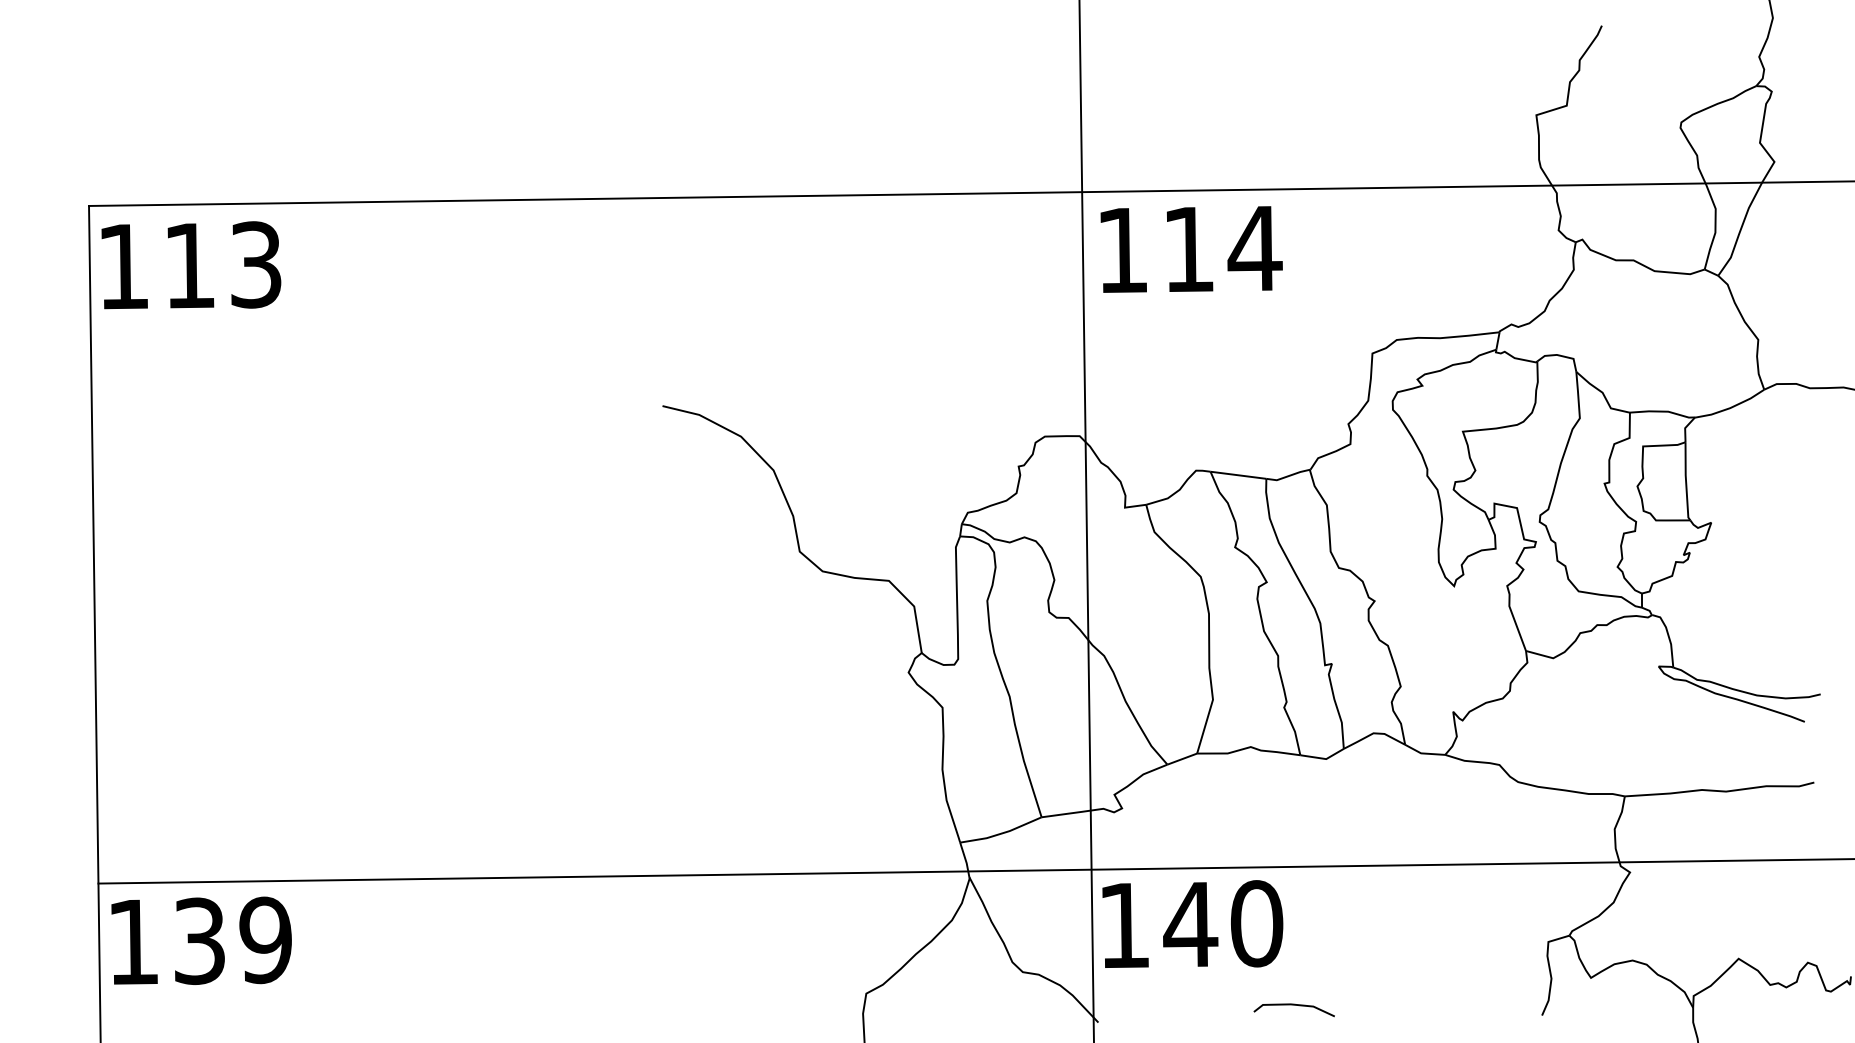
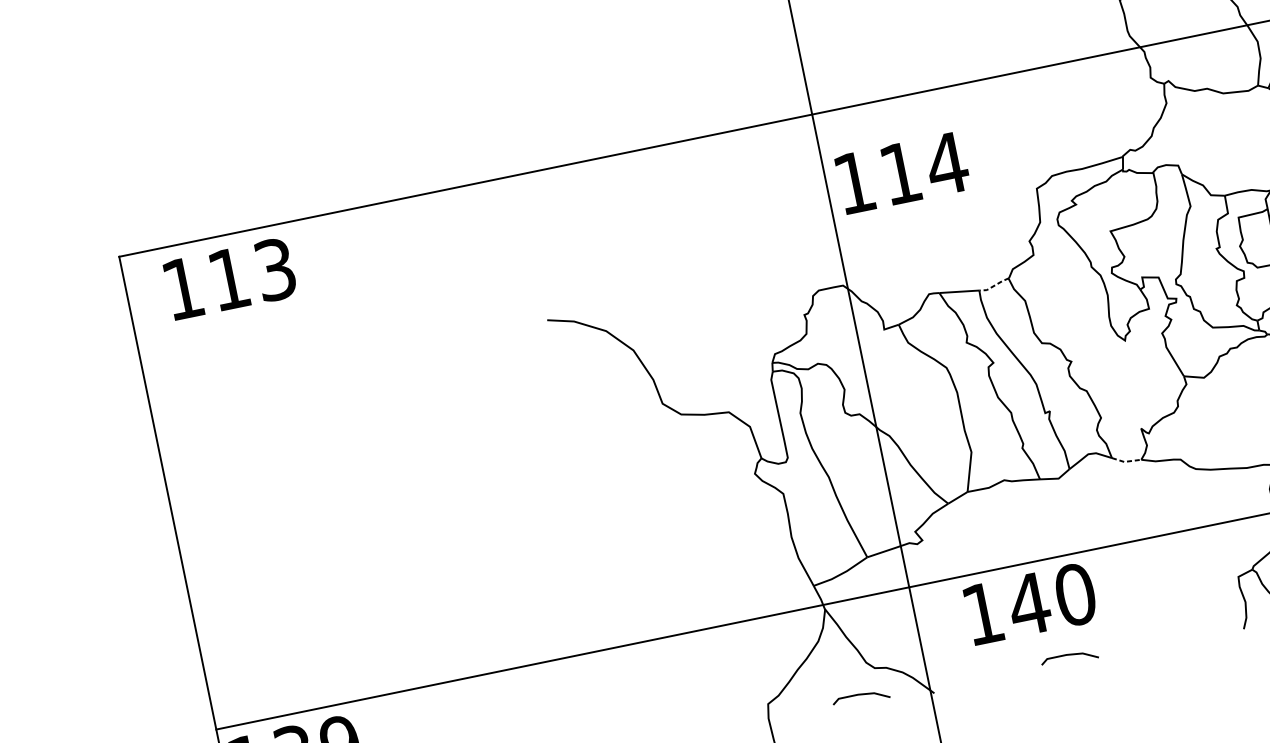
text: (1191, 249) -> (902, 172), moved
text: (191, 265) -> (230, 278), moved
line: (1288, 476) -> (994, 285), solid -> dashed
line: (1423, 753) -> (1125, 461), solid -> dashed
text: (1192, 923) -> (1030, 603), moved
line: (995, 1005) -> (860, 695), added

